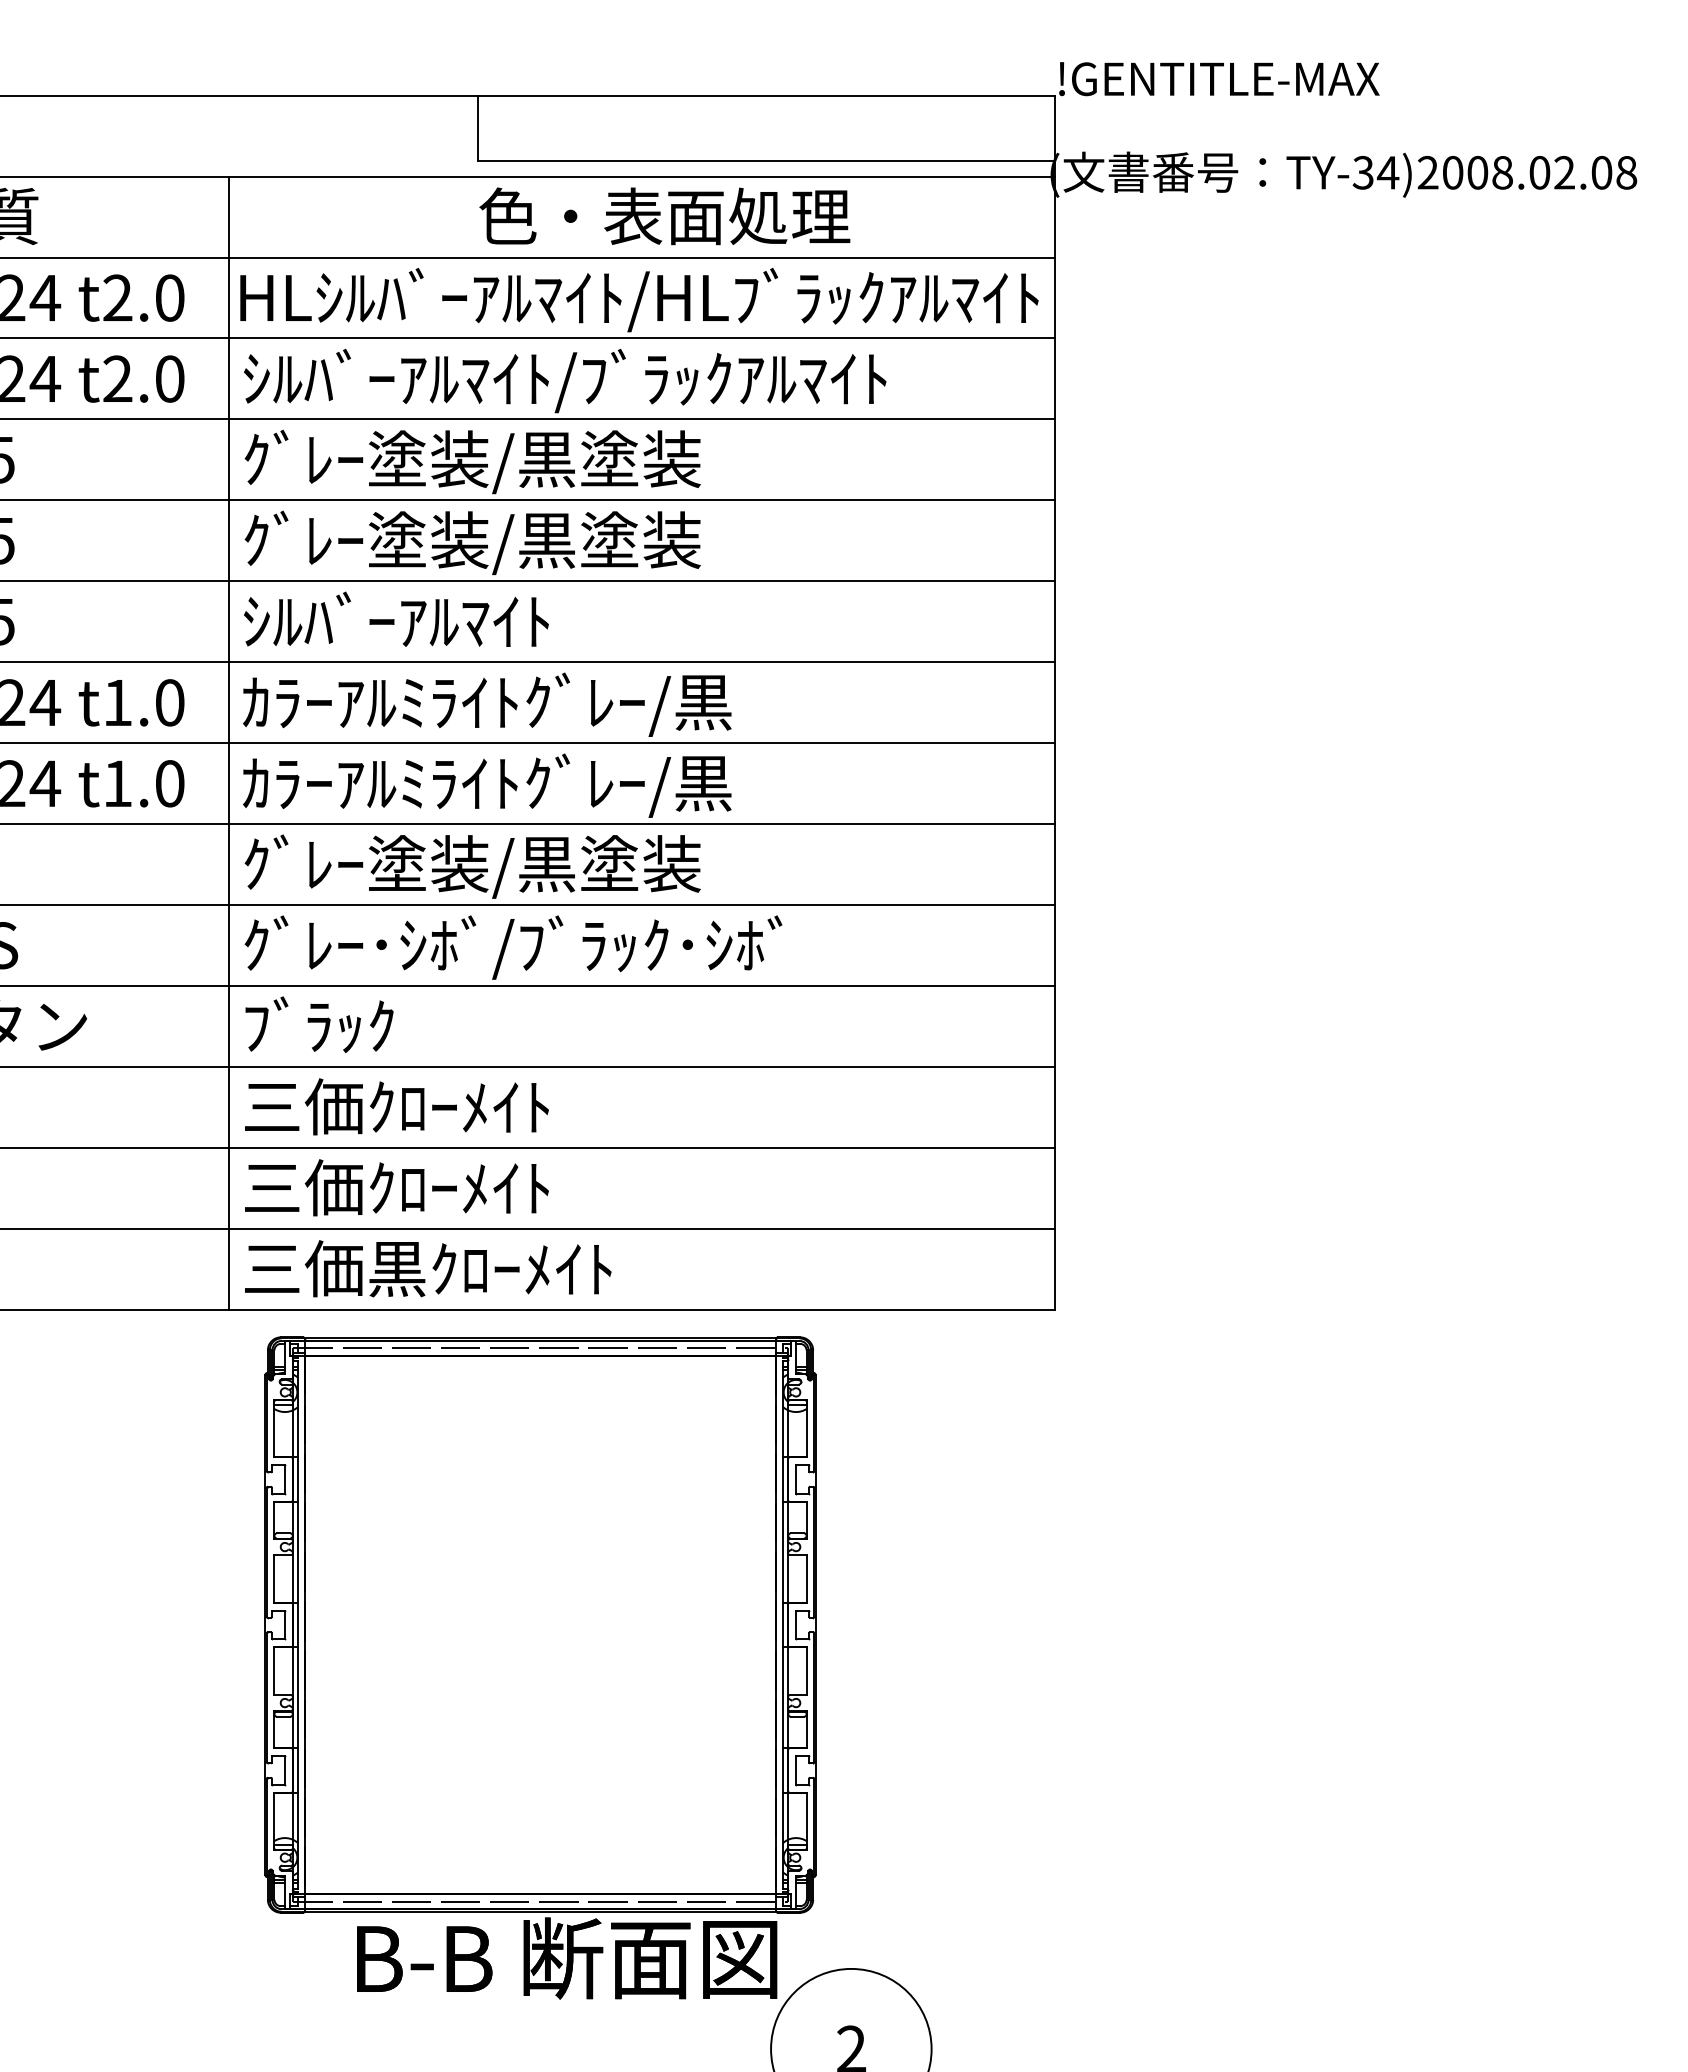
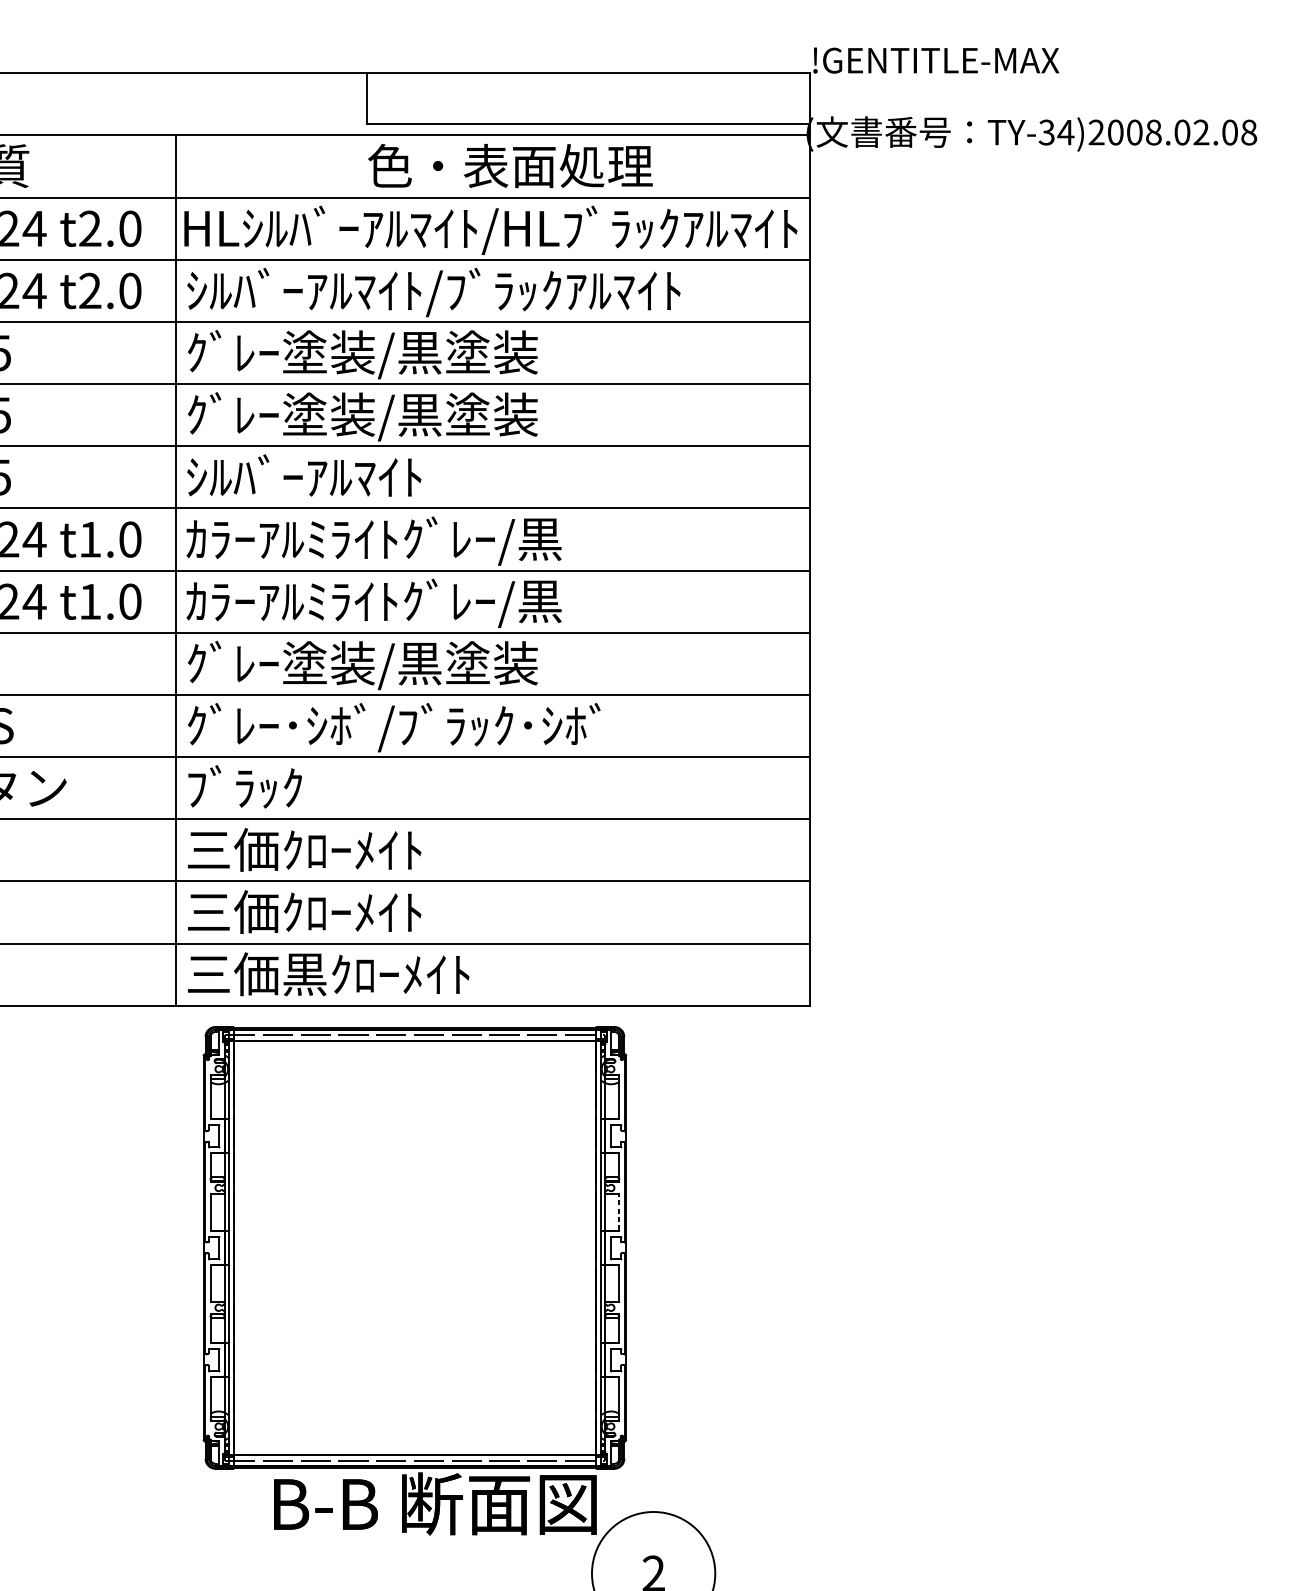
line: (806, 1578) -> (619, 1212), solid -> dashed

